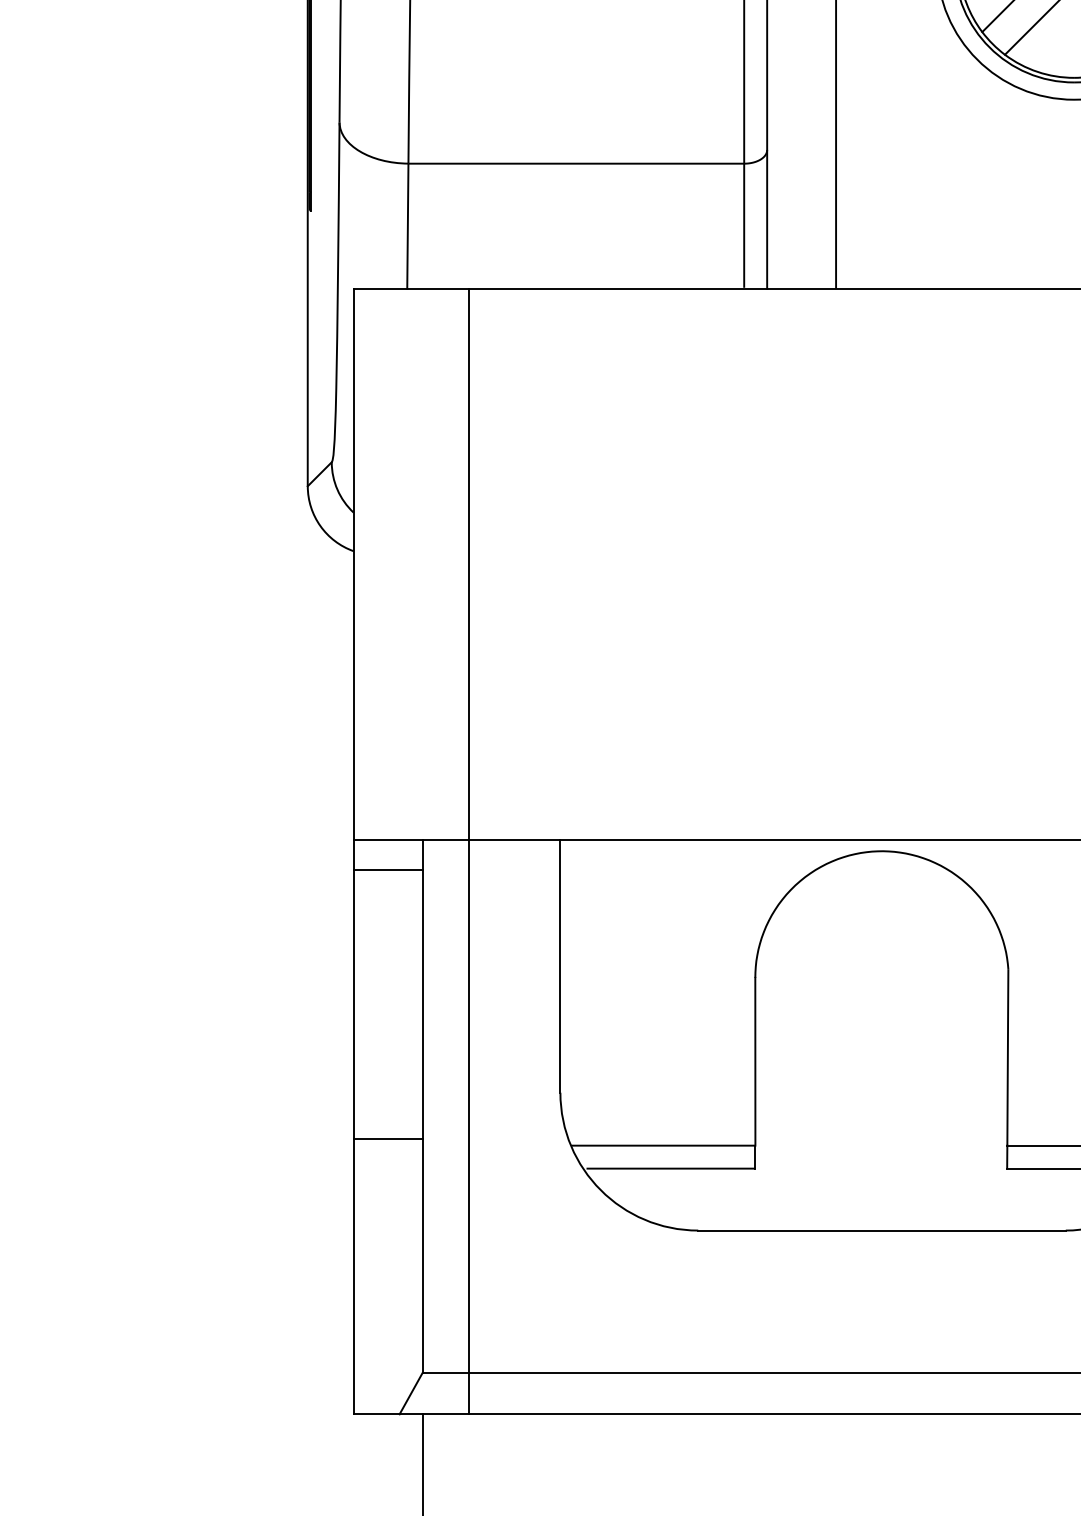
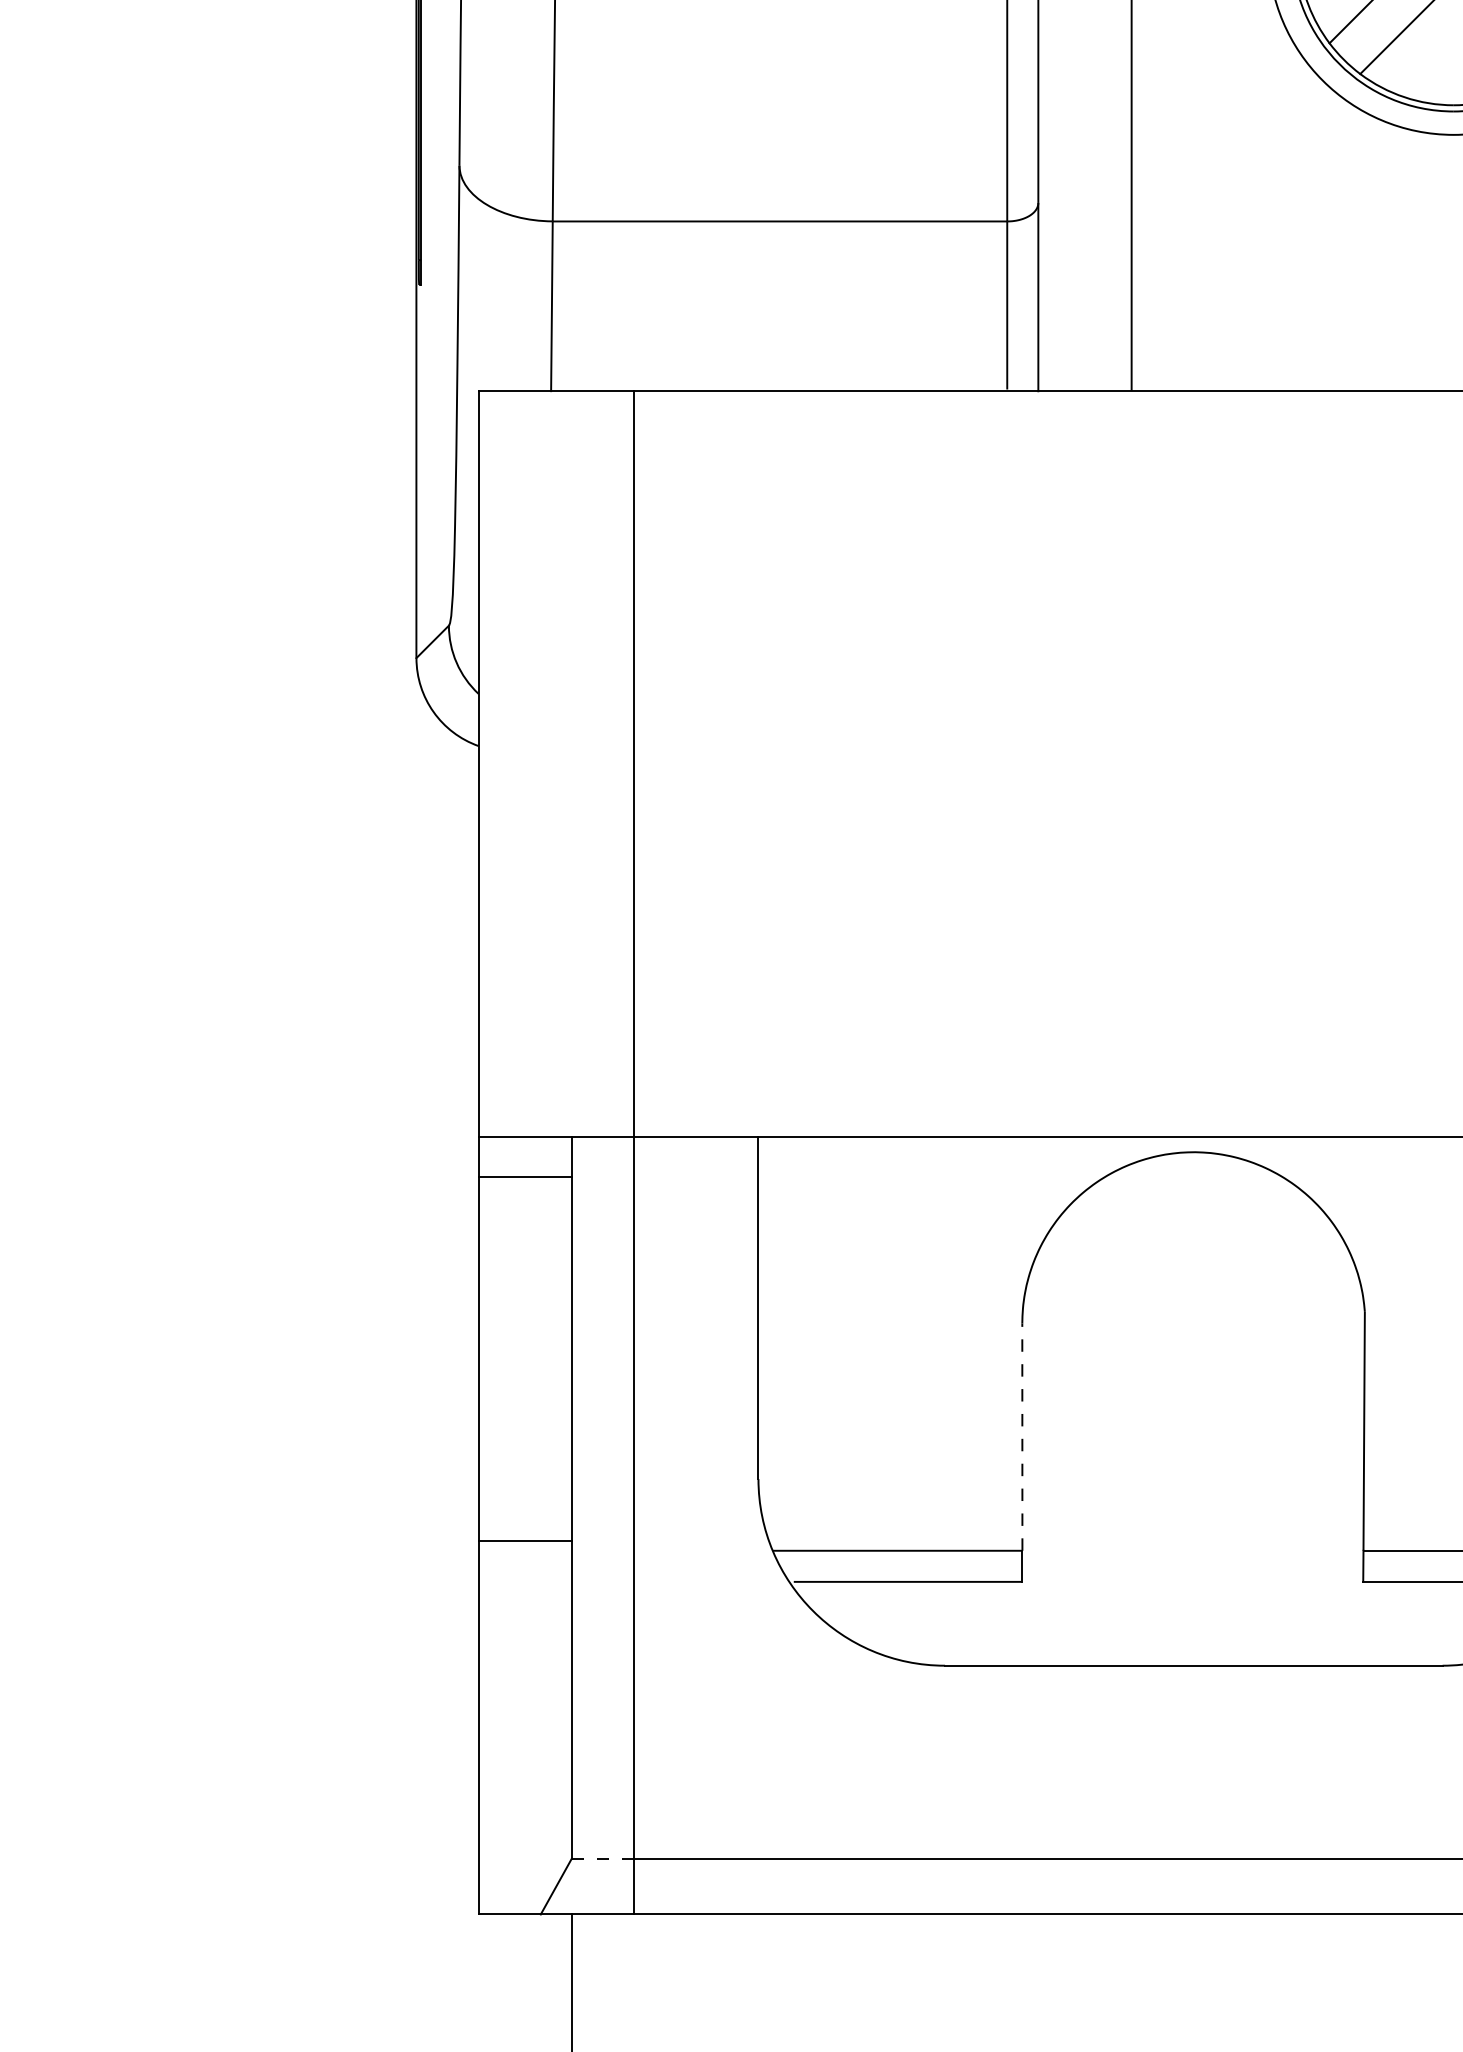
line: (755, 1061) -> (1022, 1437), solid -> dashed
line: (445, 1372) -> (603, 1858), solid -> dashed

